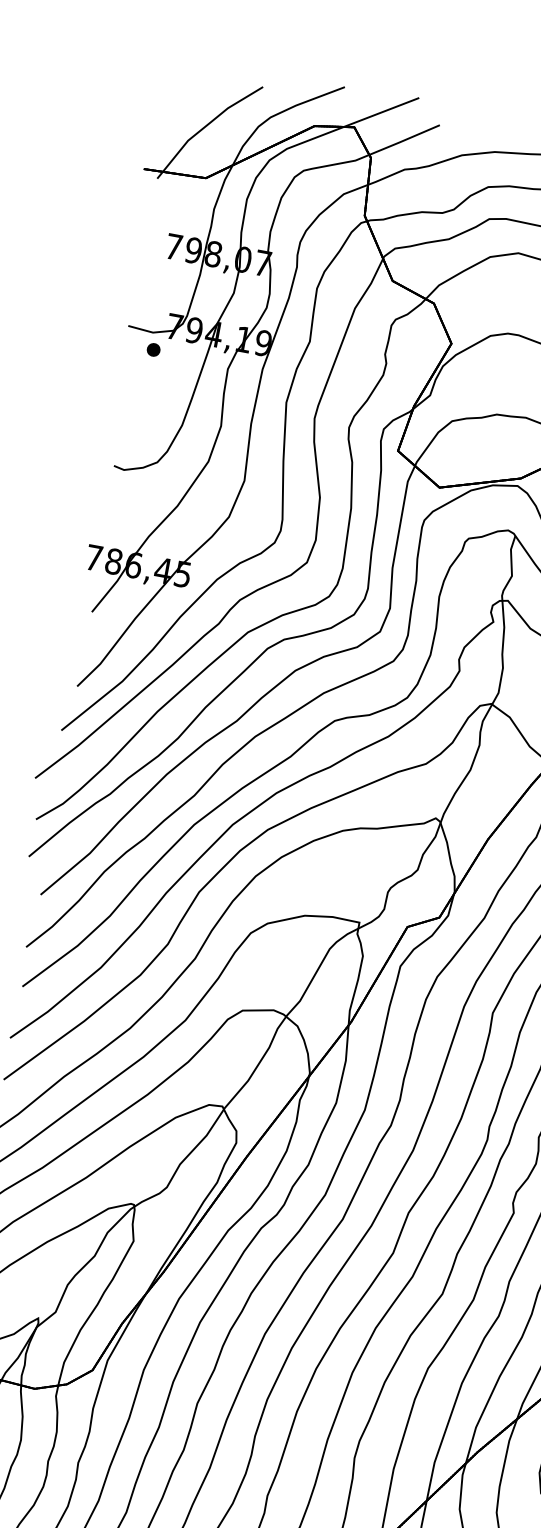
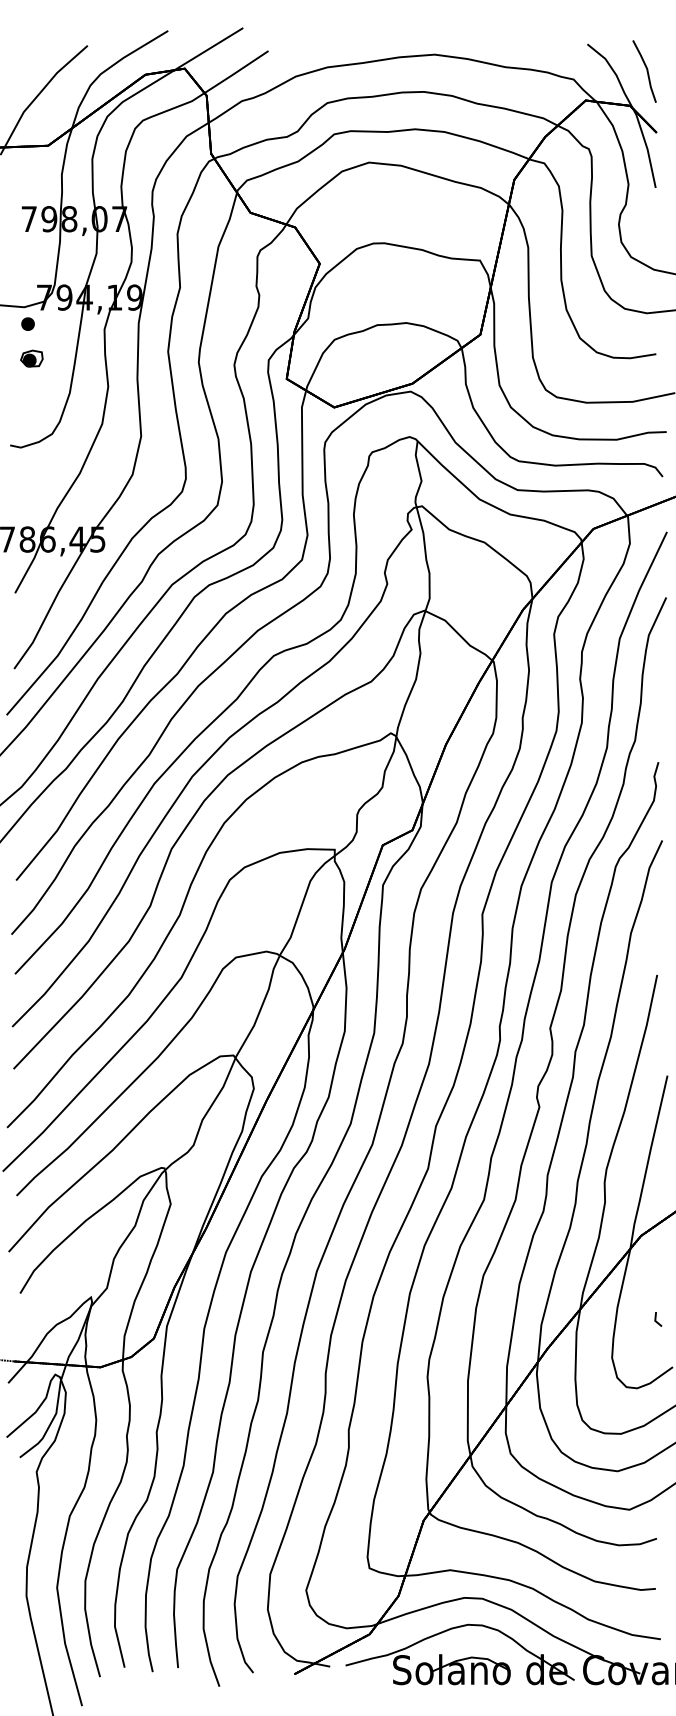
part: (150, 384) -> (31, 358), added

